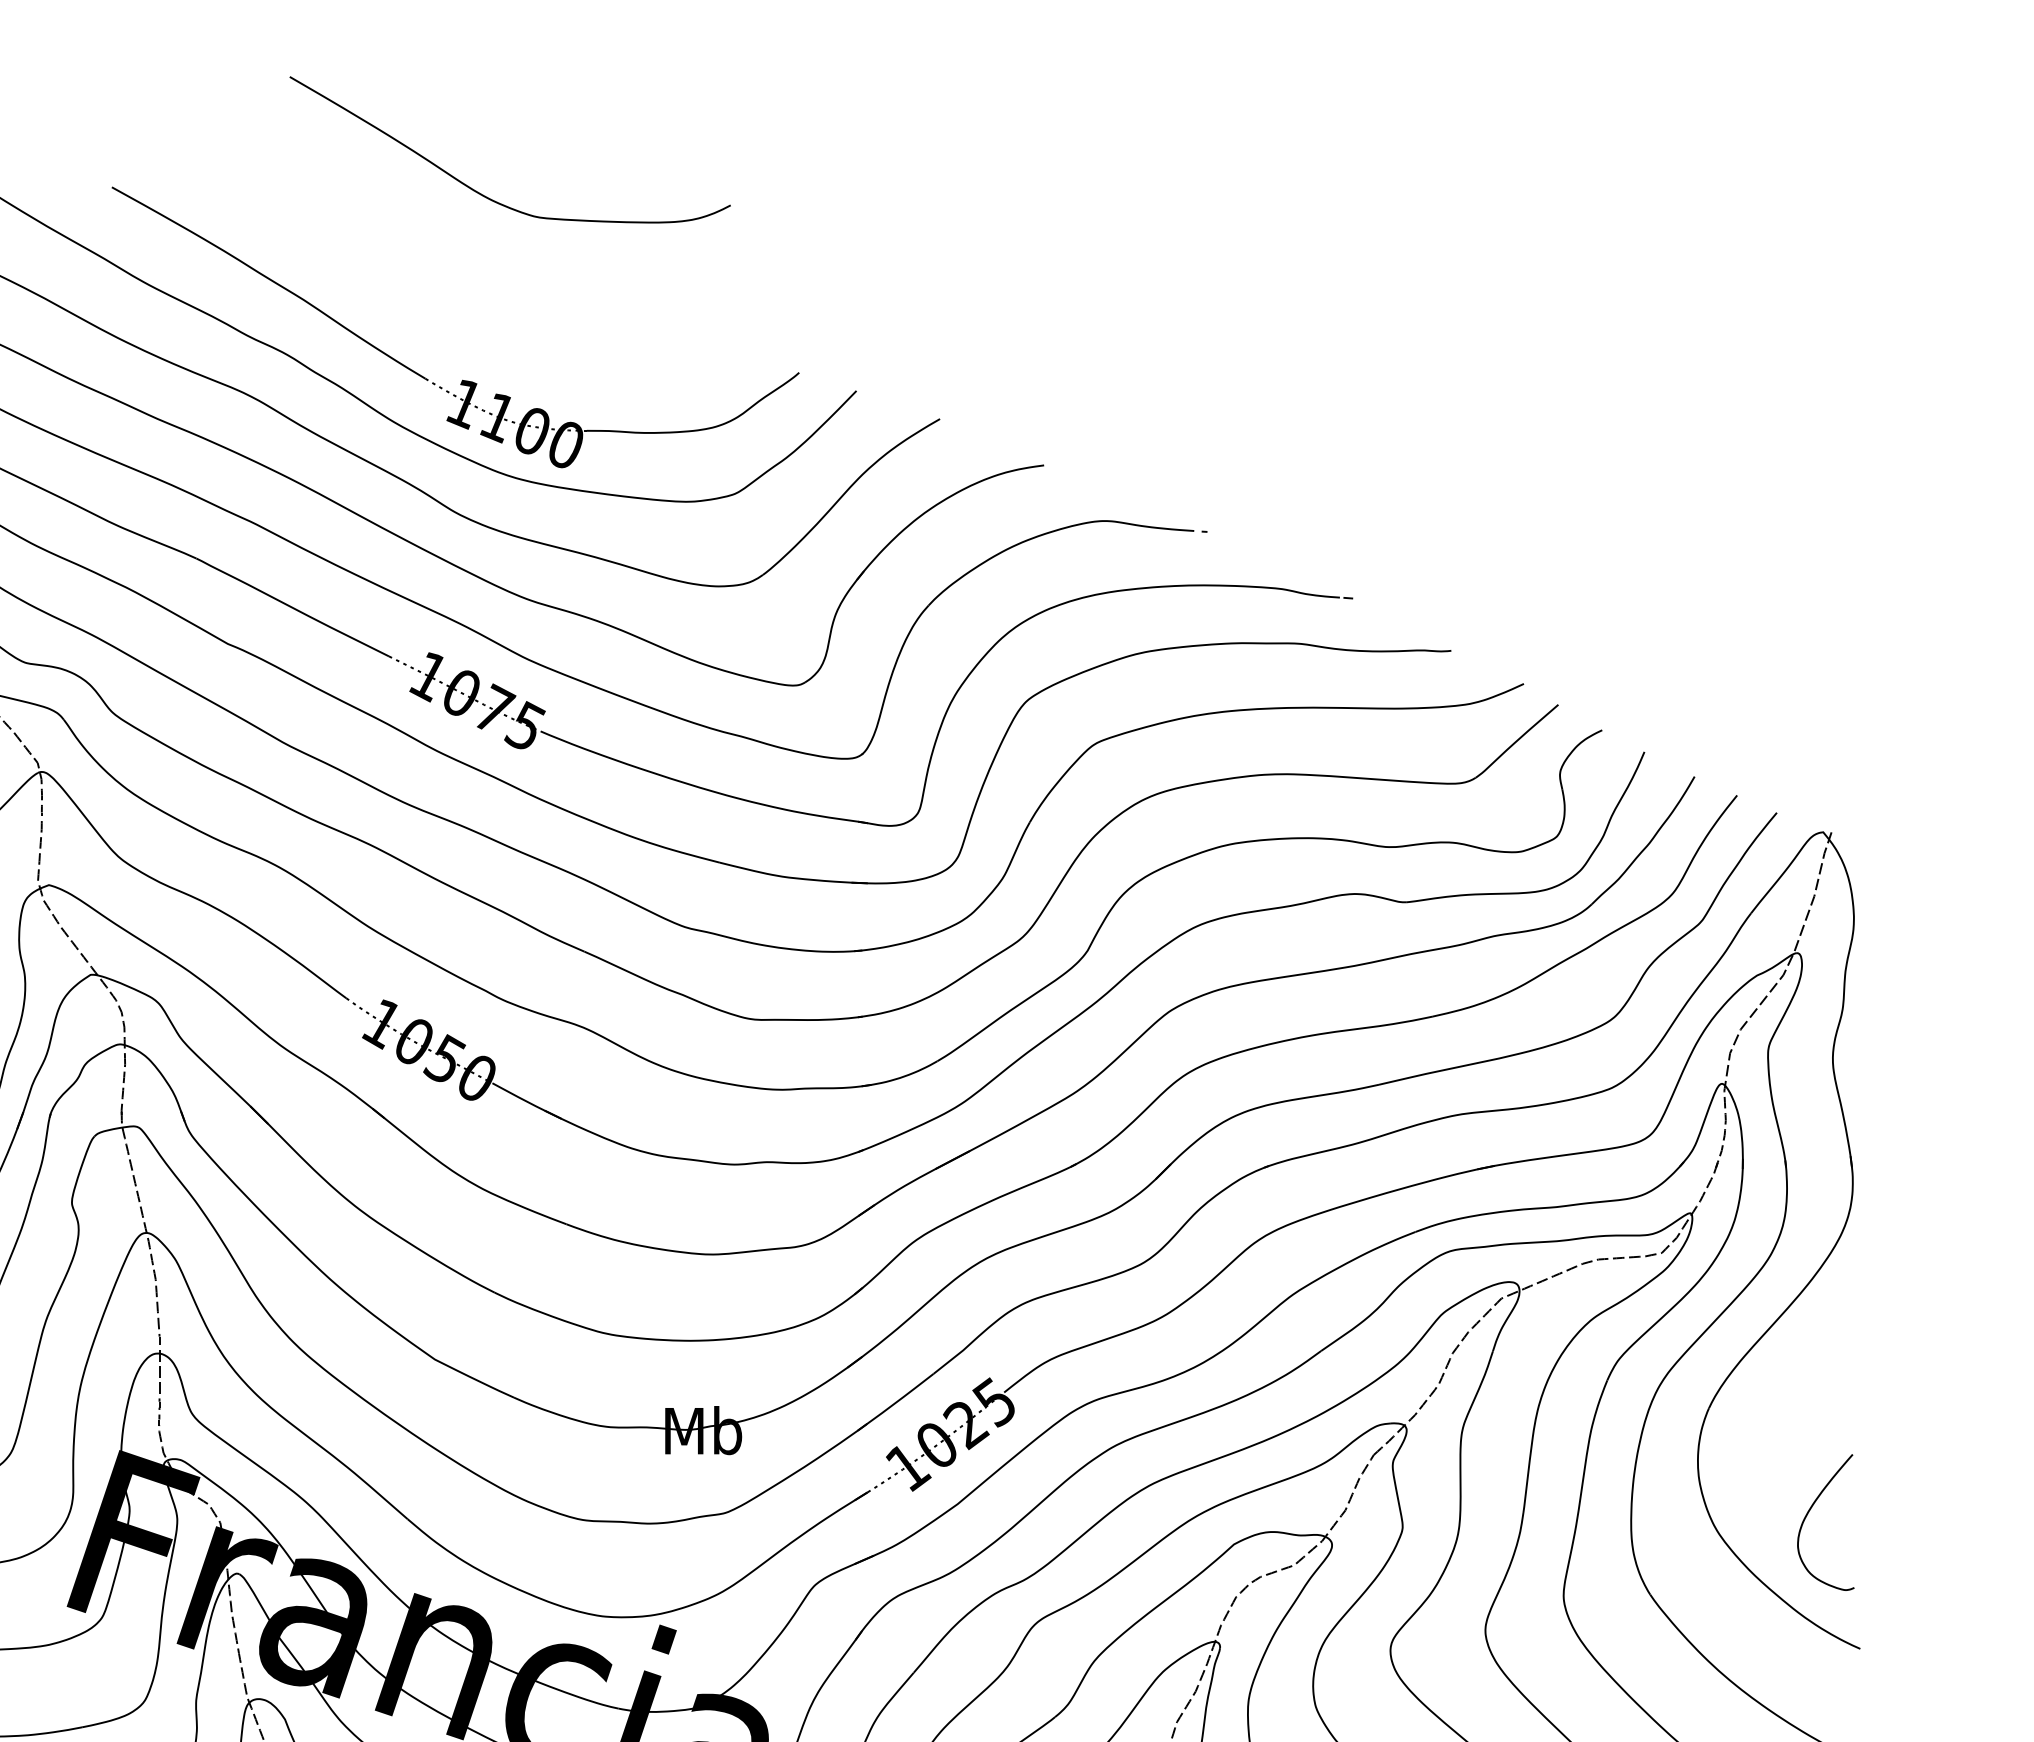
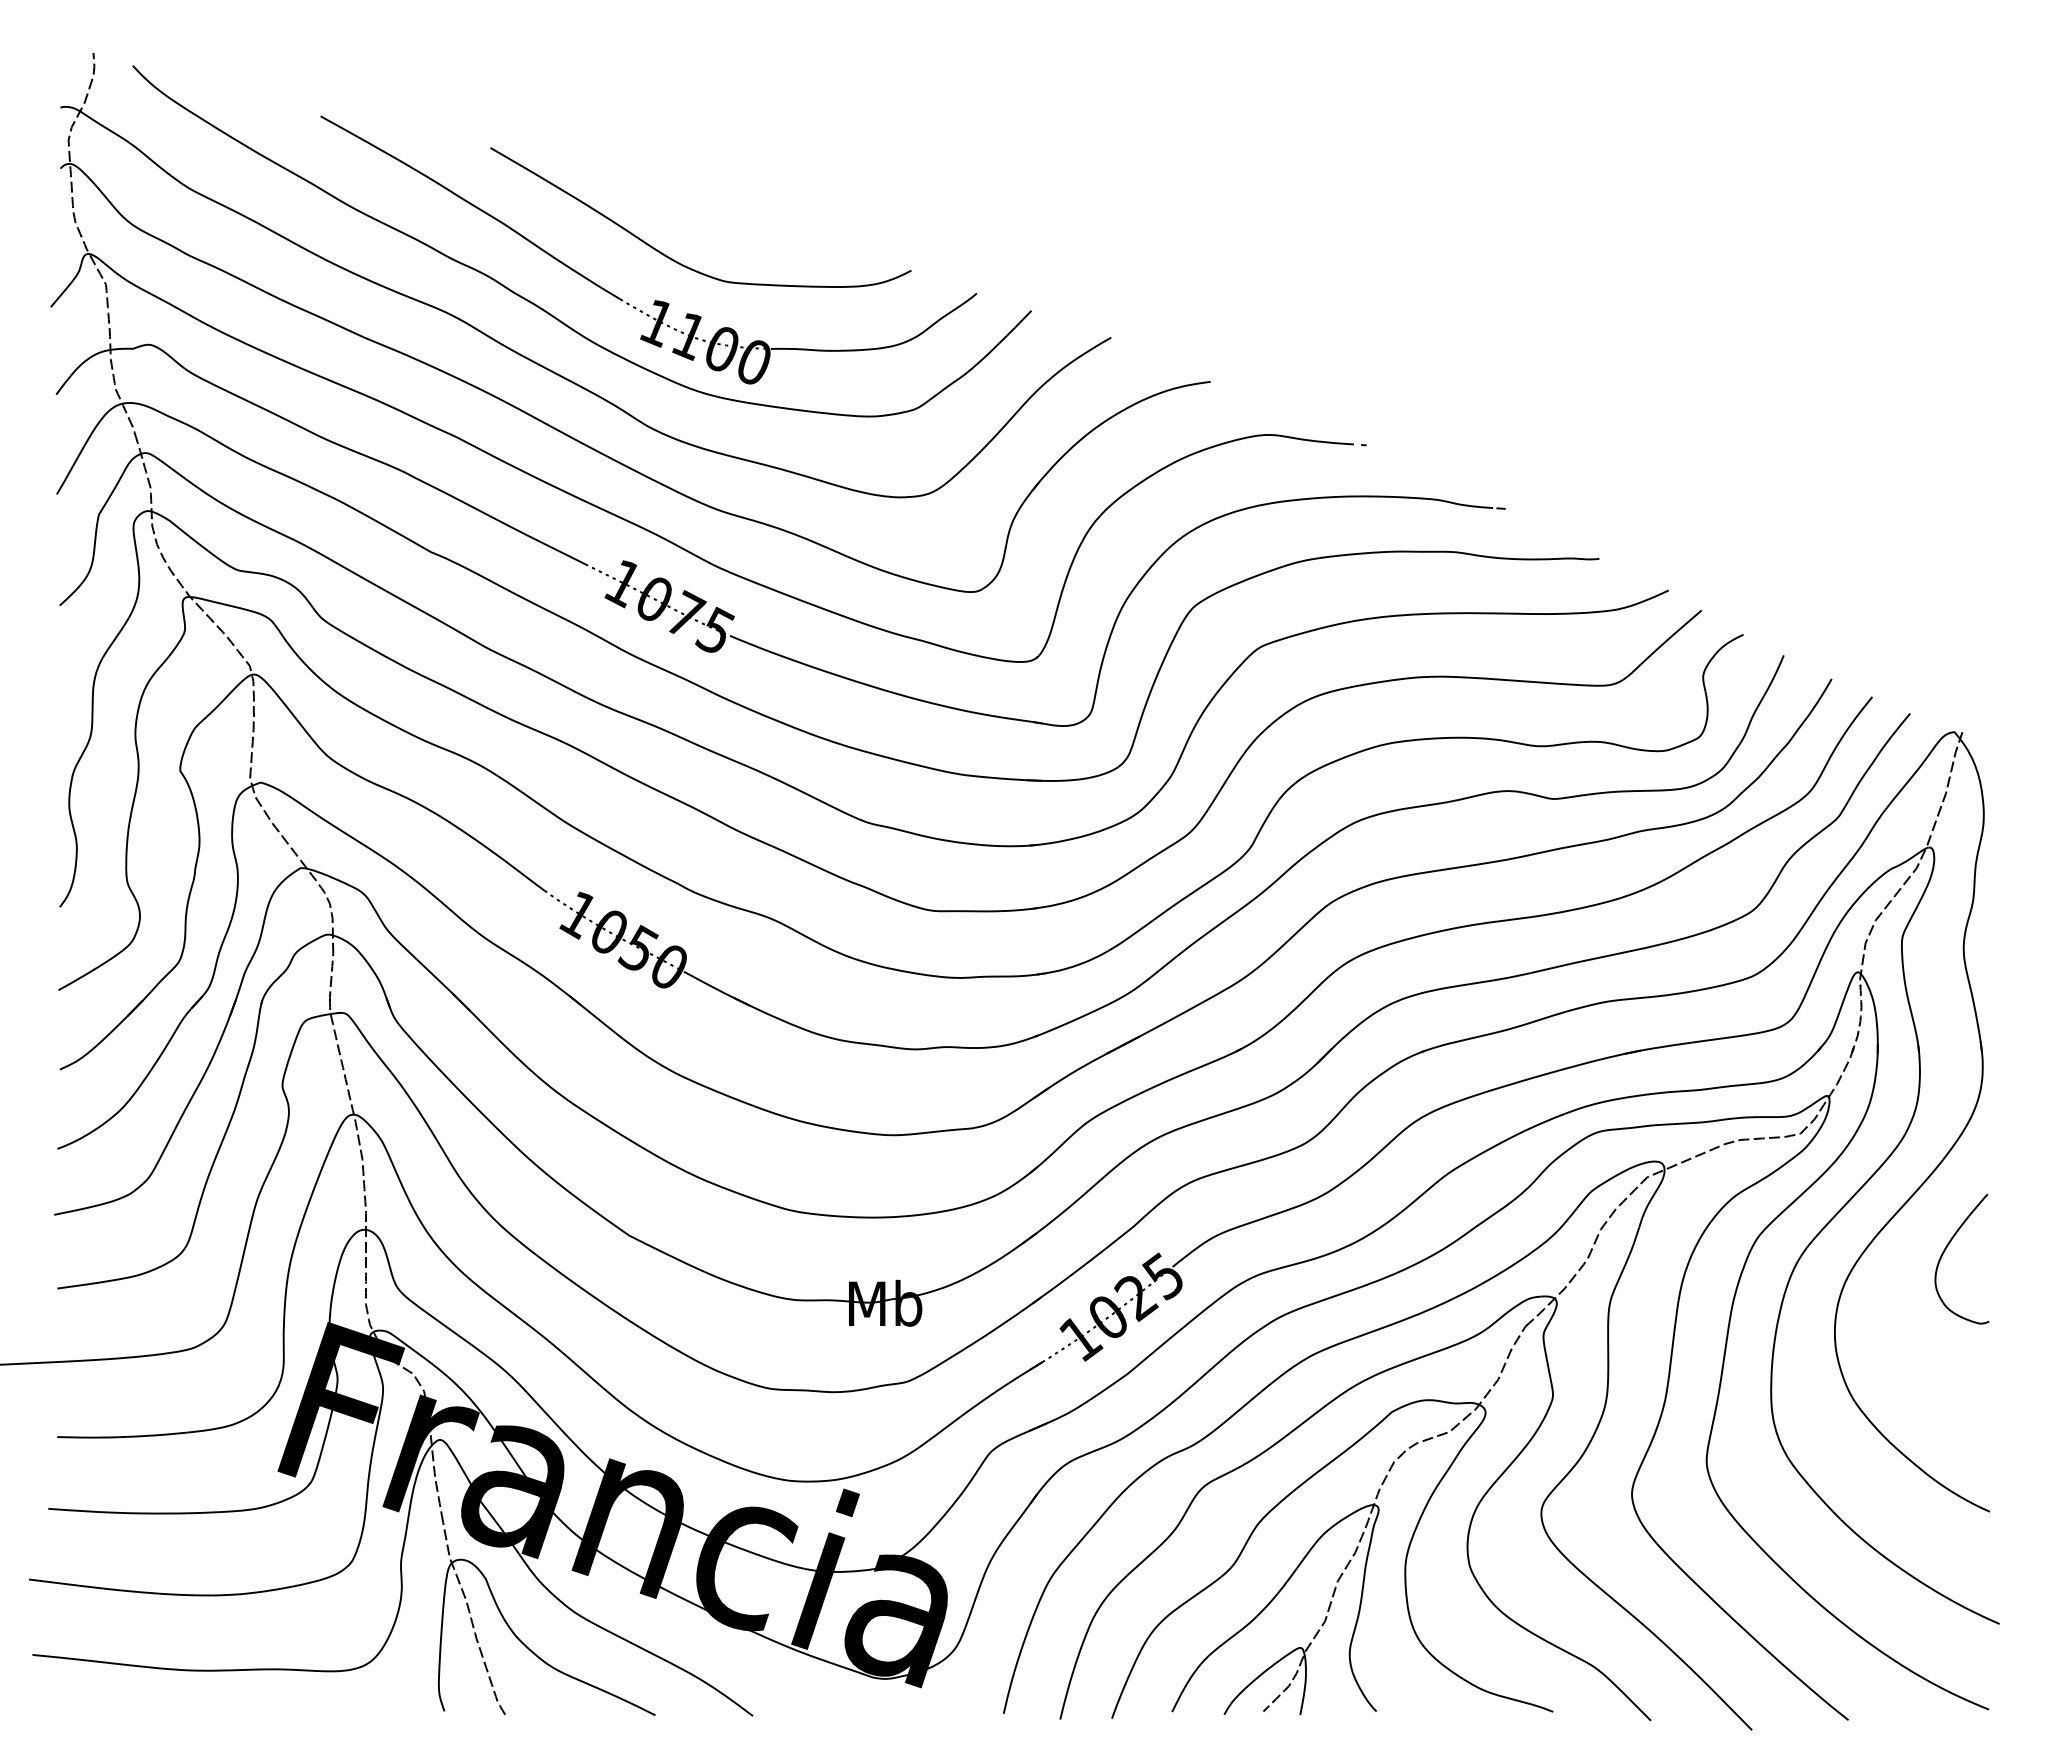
curve: (482, 193) -> (674, 259), moved
curve: (1809, 1512) -> (1946, 1249), moved

